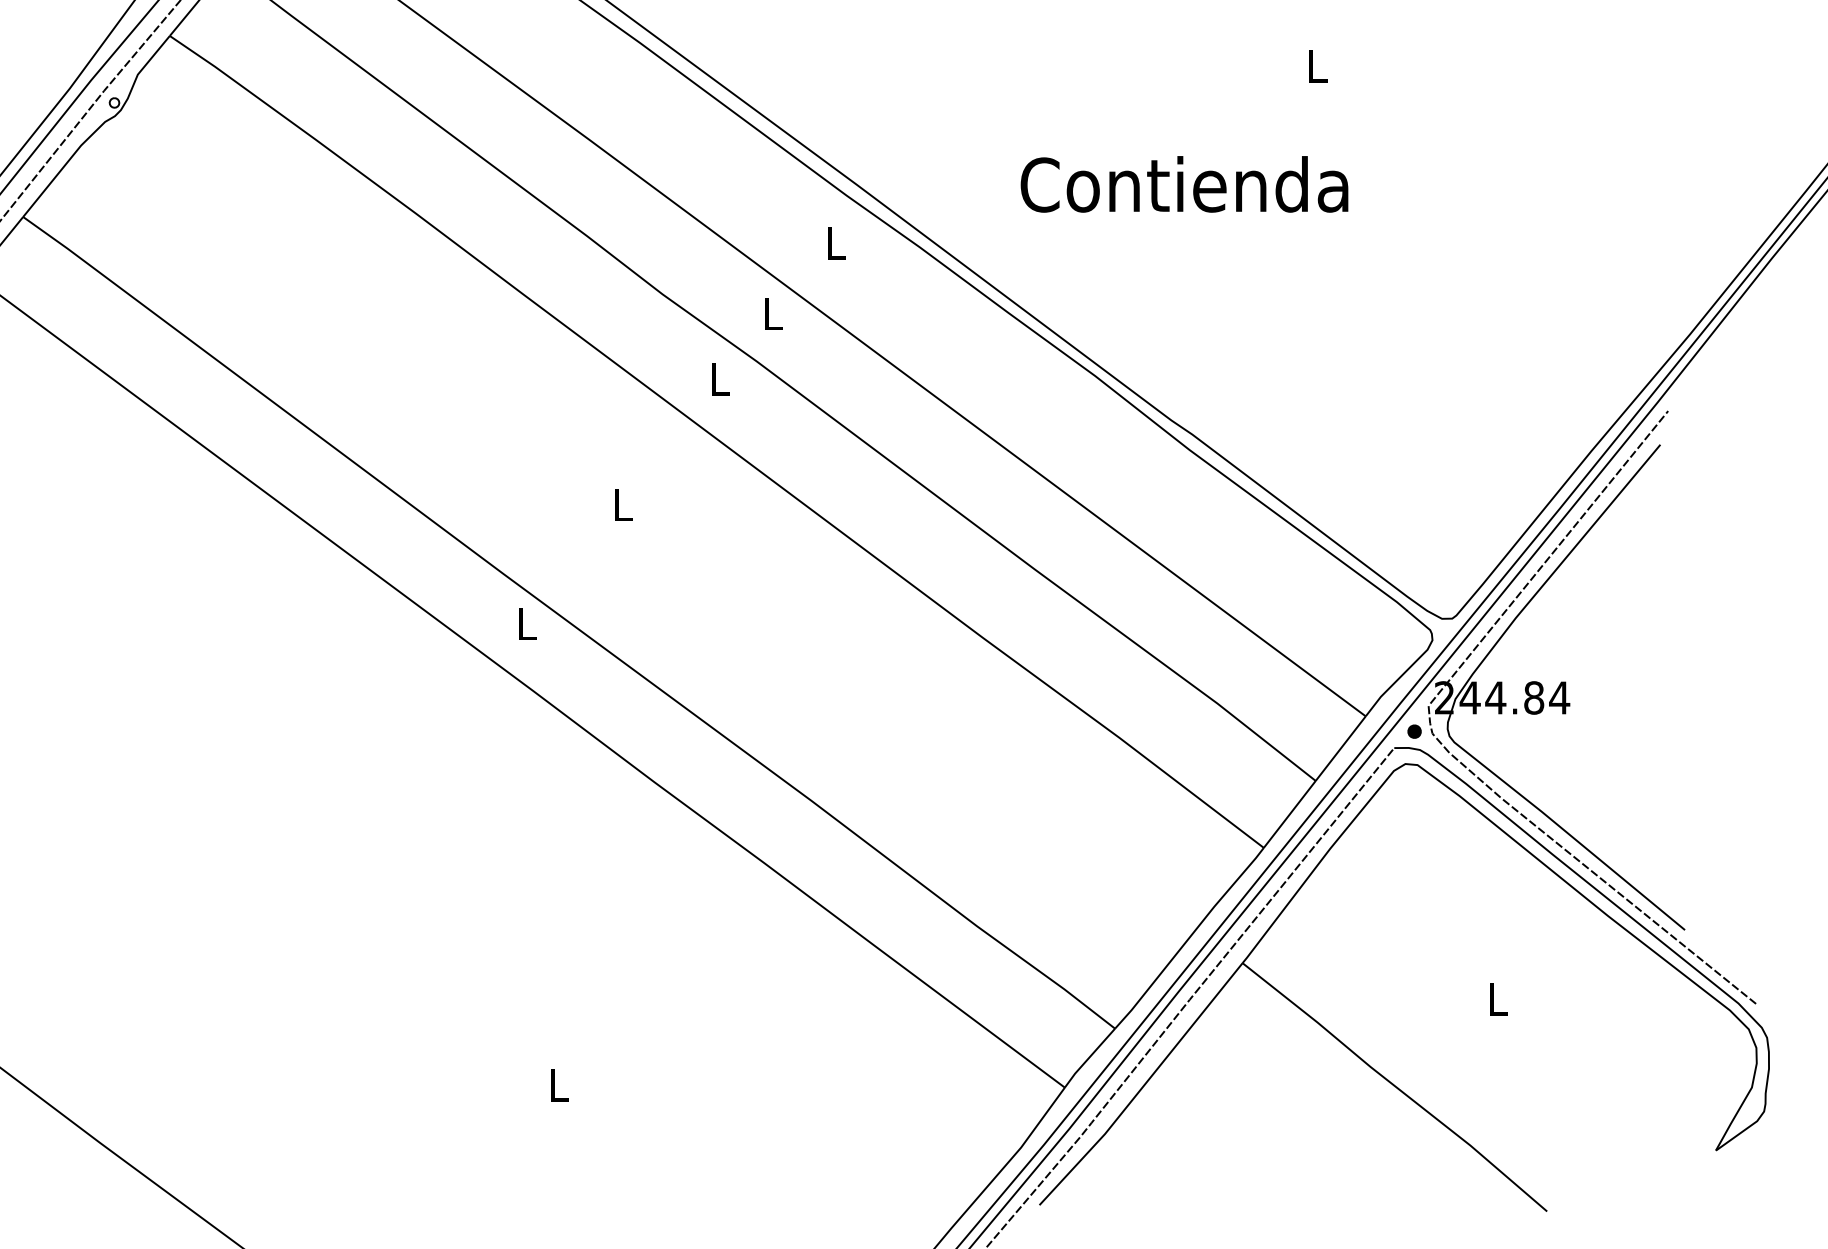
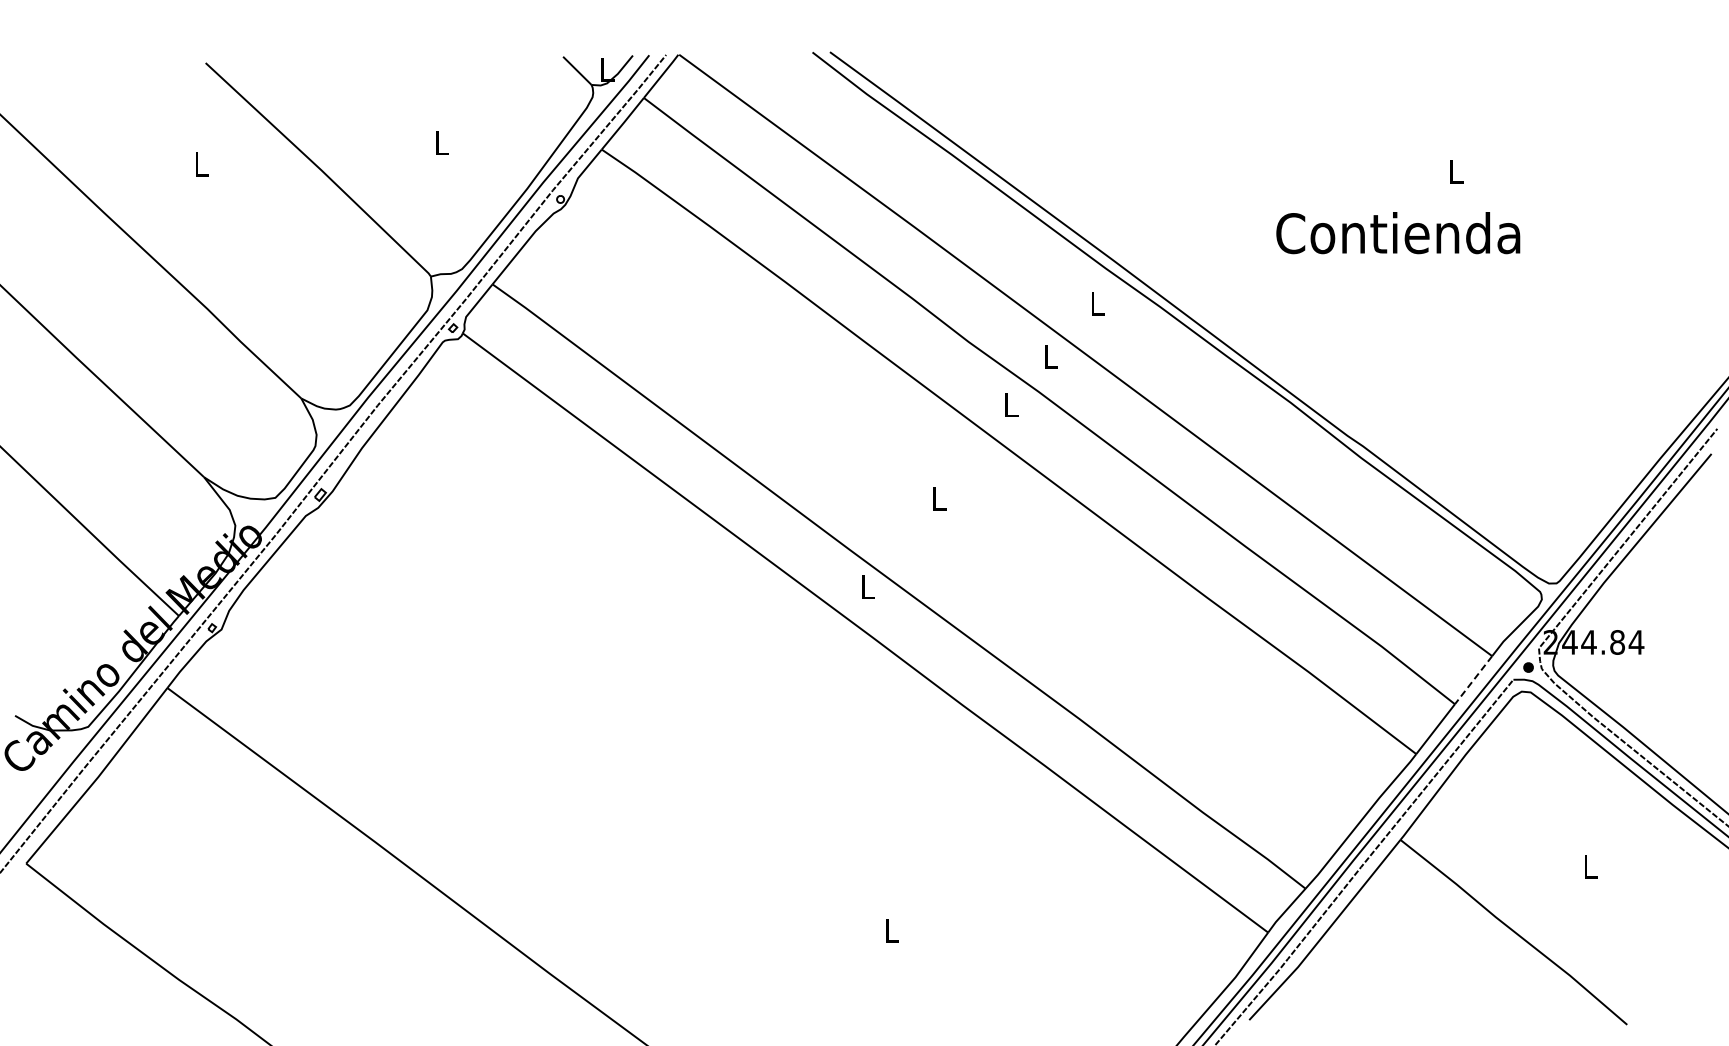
text: (1184, 184) -> (1398, 233), moved
line: (1340, 749) -> (1473, 680), solid -> dashed

